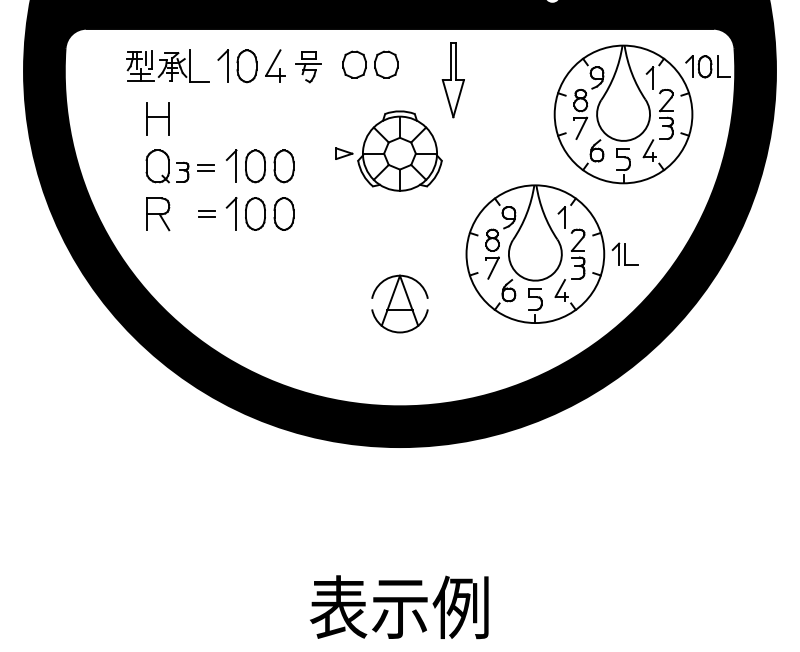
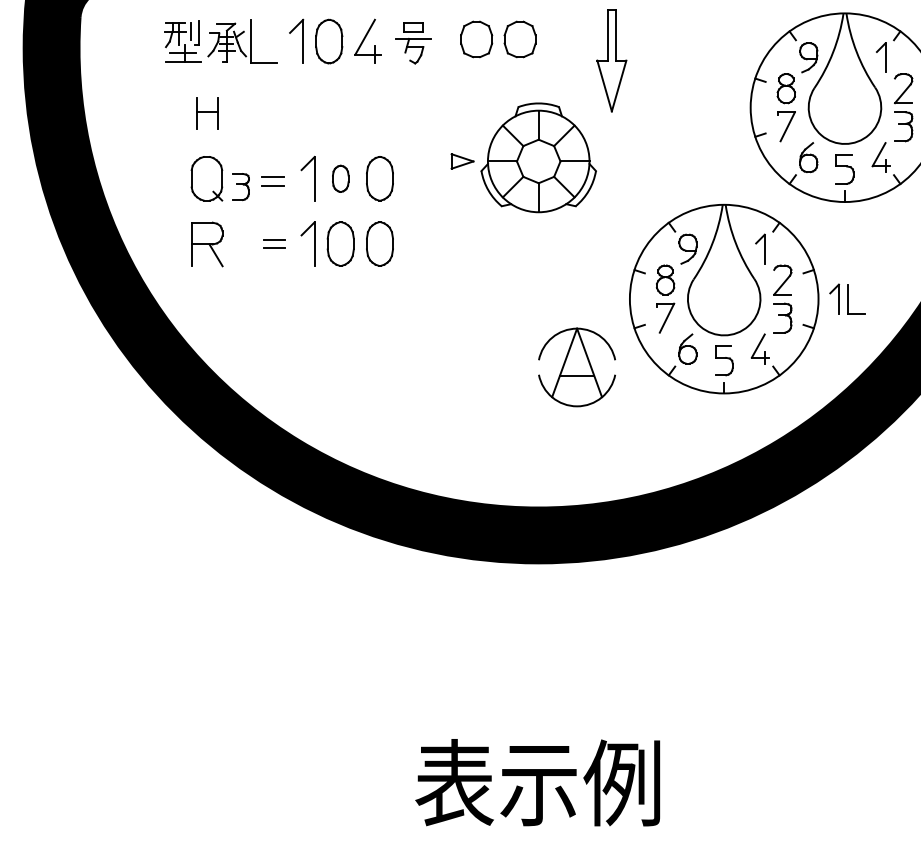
part: (157, 118) -> (206, 113), size x0.7
part: (255, 166) -> (340, 178), size x0.6
part: (399, 303) -> (576, 366), moved

